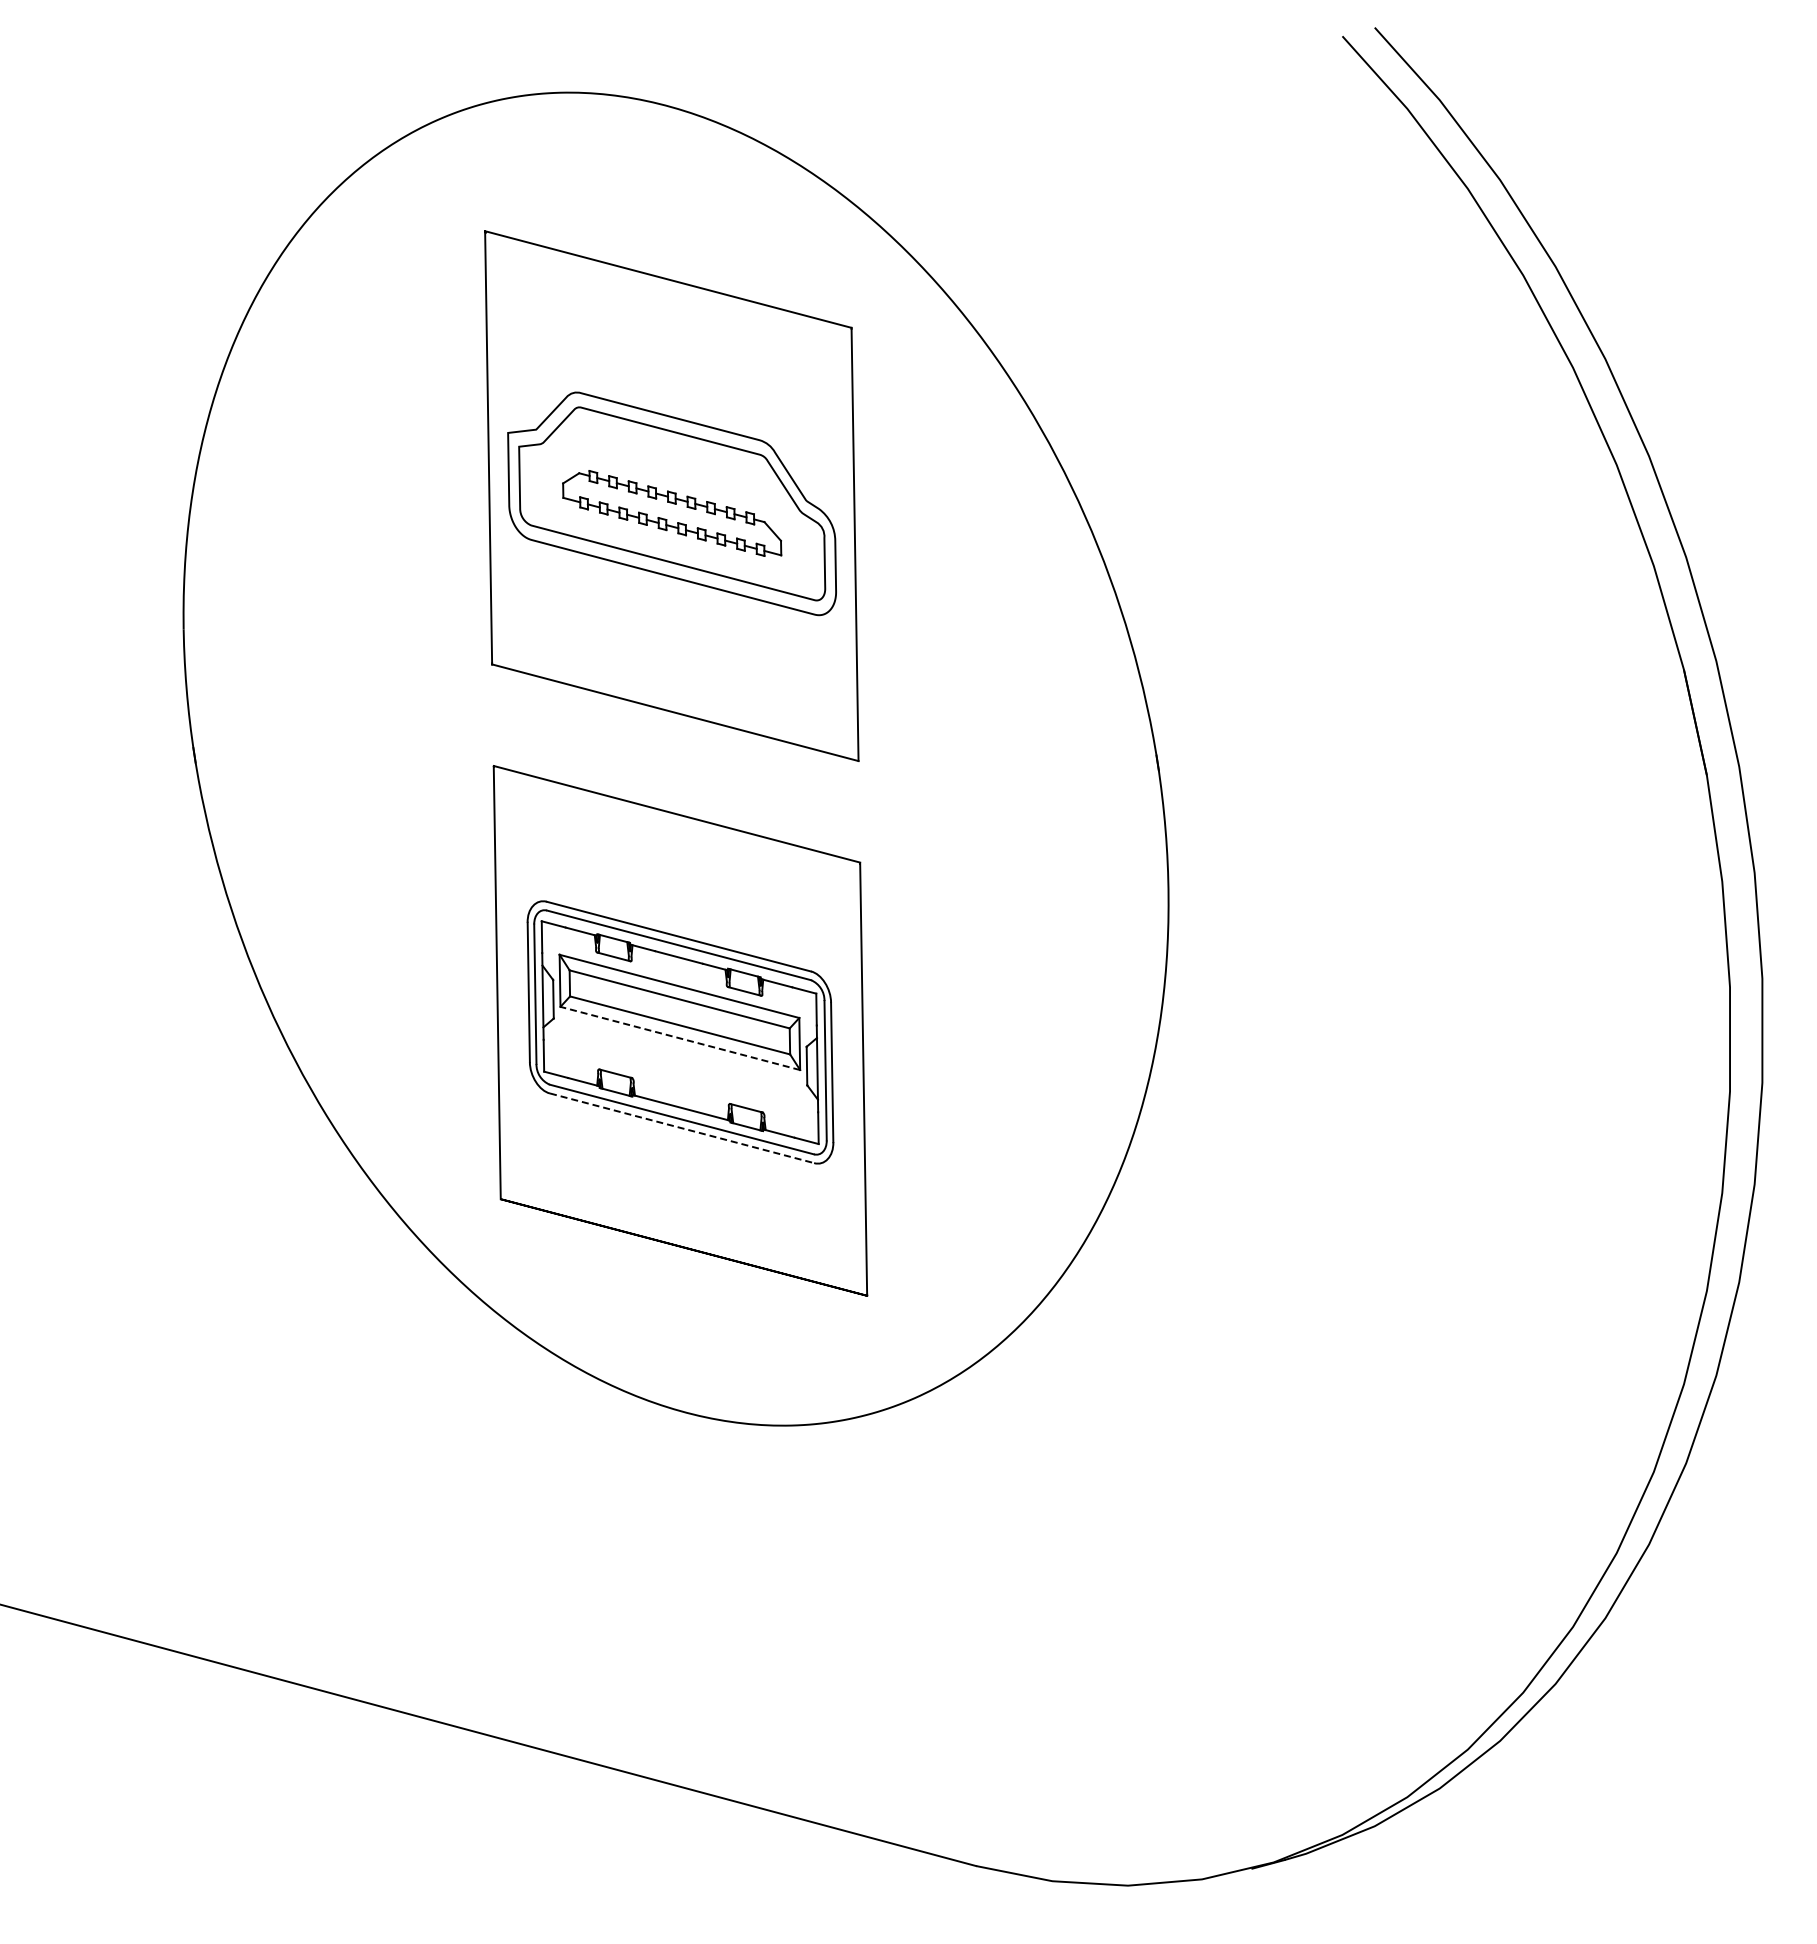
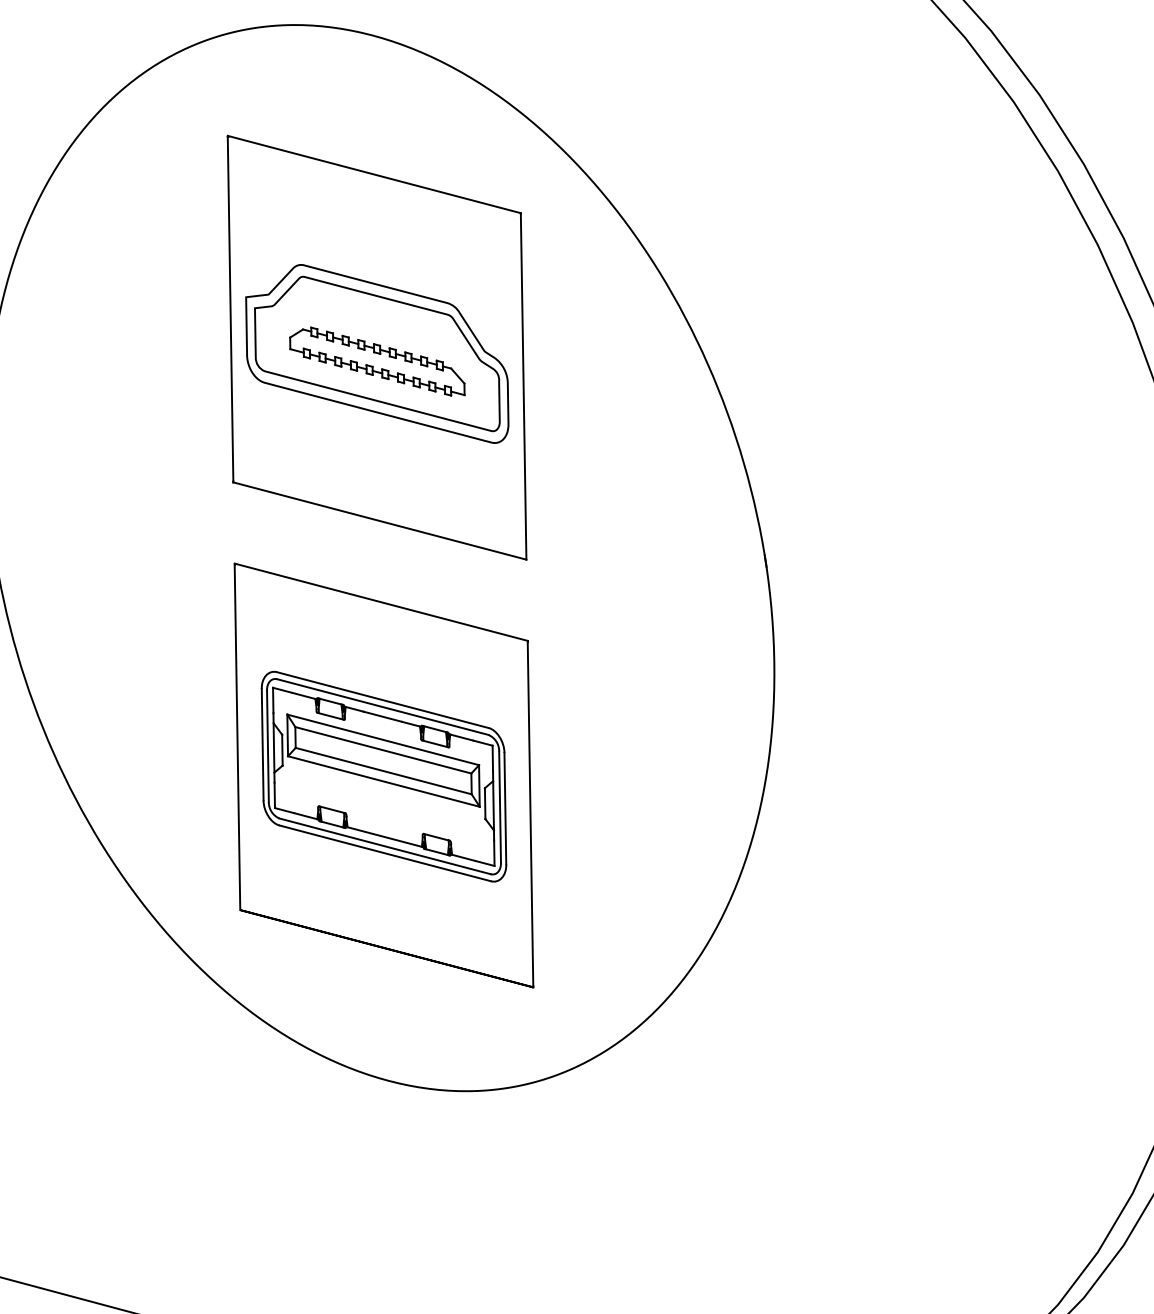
line: (680, 1038) -> (384, 781), dashed -> solid
line: (682, 1128) -> (385, 853), dashed -> solid

